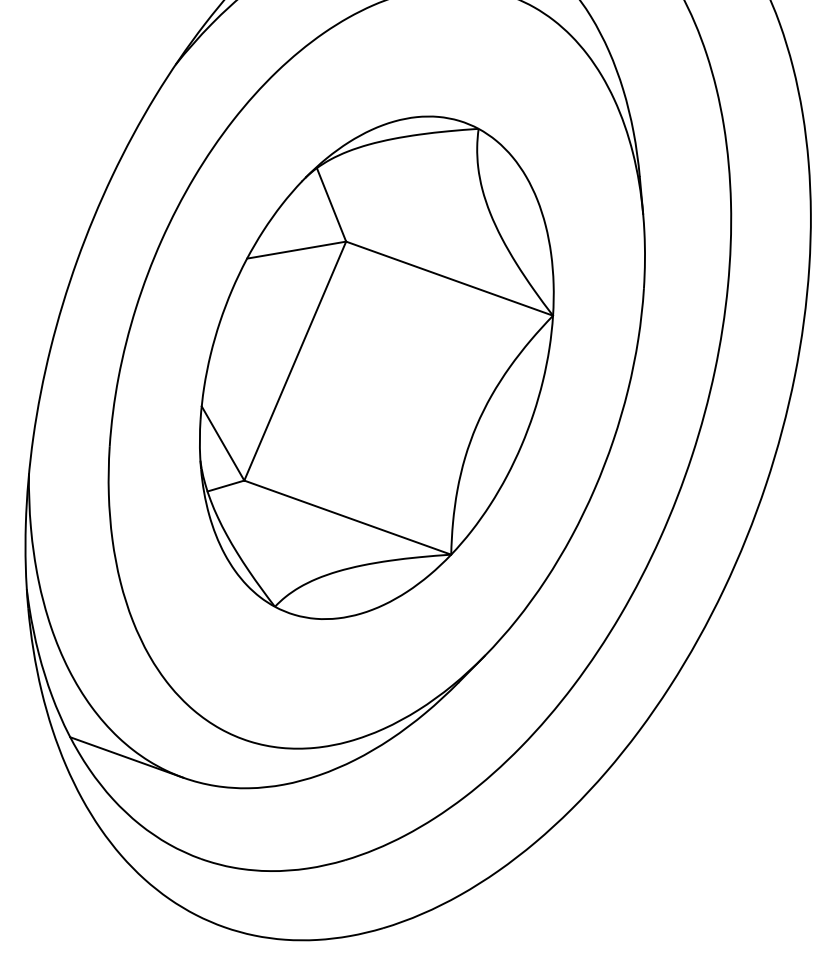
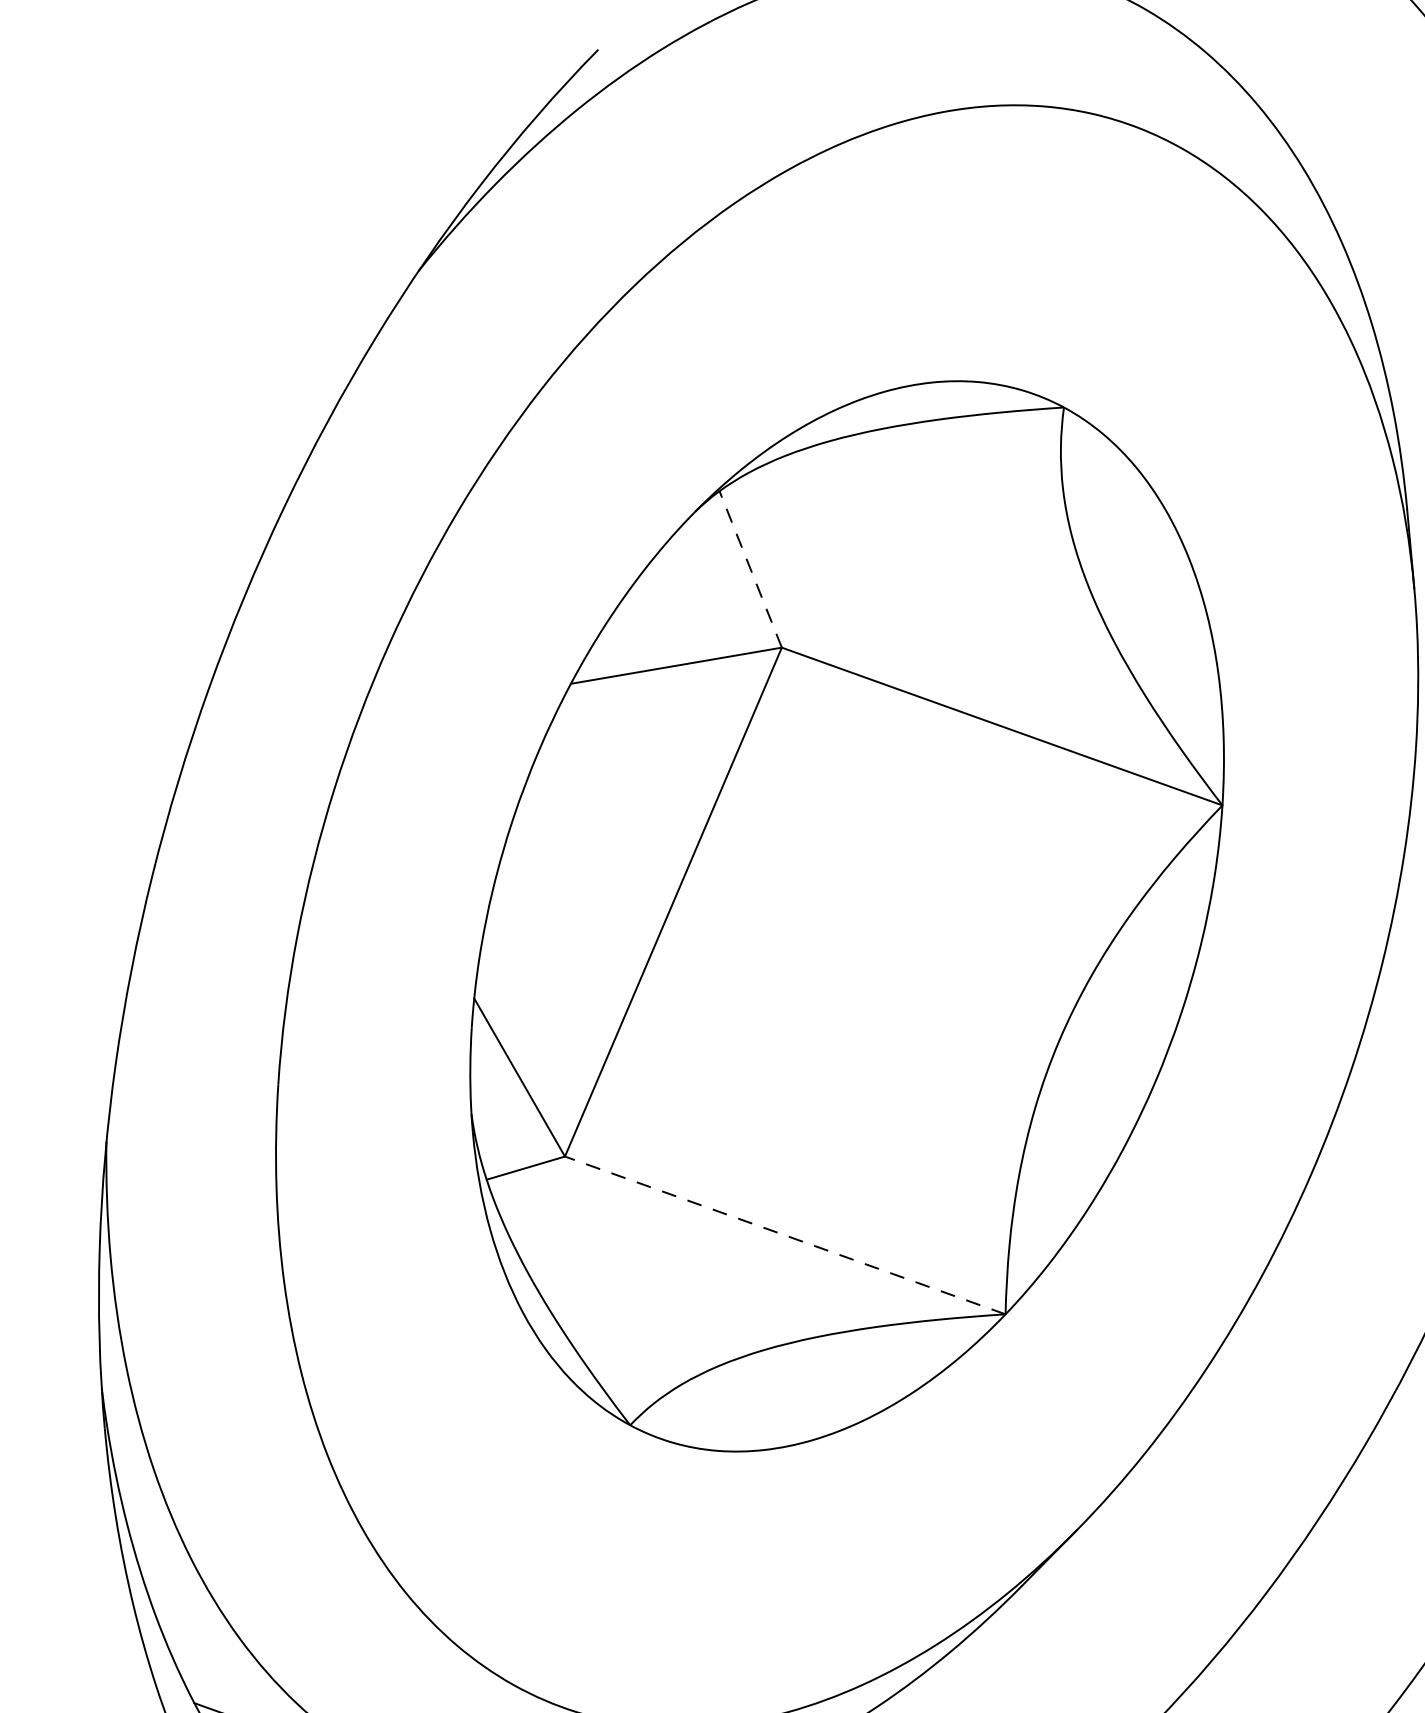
line: (331, 204) -> (750, 568), solid -> dashed
line: (347, 517) -> (784, 1235), solid -> dashed

